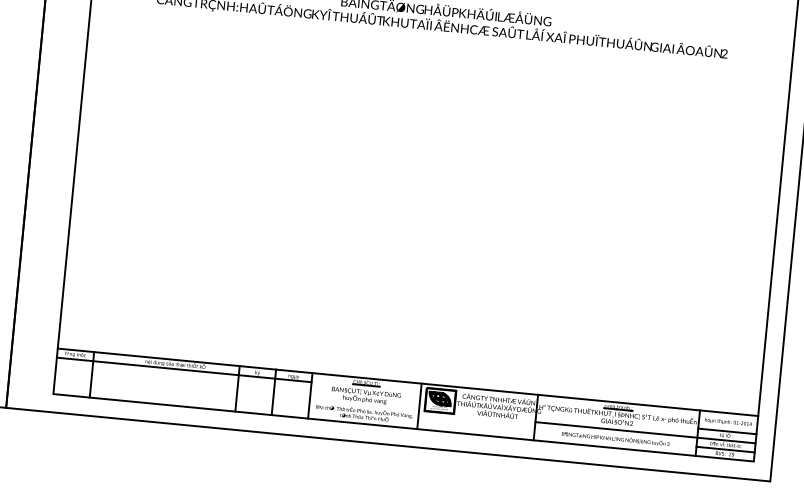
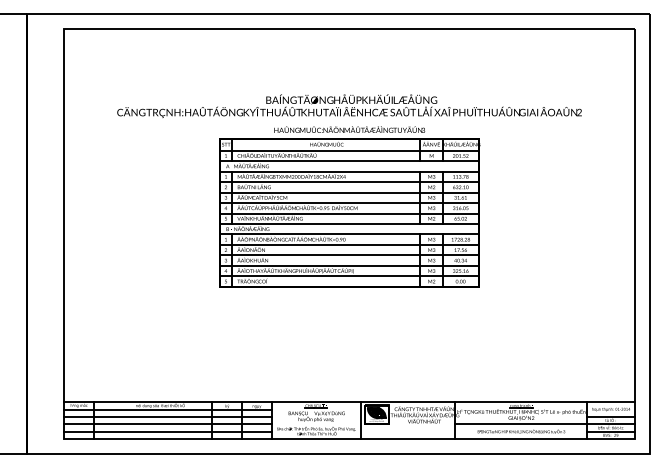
part: (431, 142) -> (349, 206), added
line: (182, 378) -> (167, 416), added
line: (181, 388) -> (167, 424), added
line: (181, 396) -> (167, 431), added

